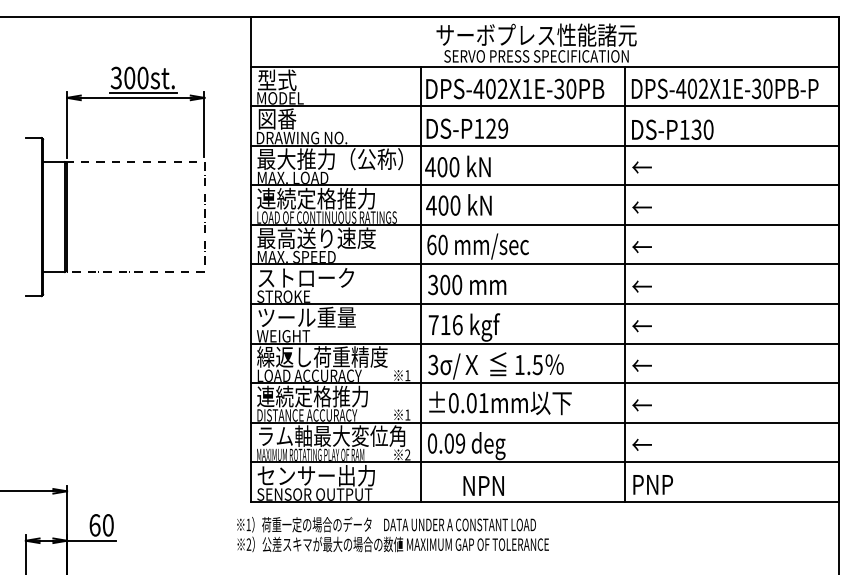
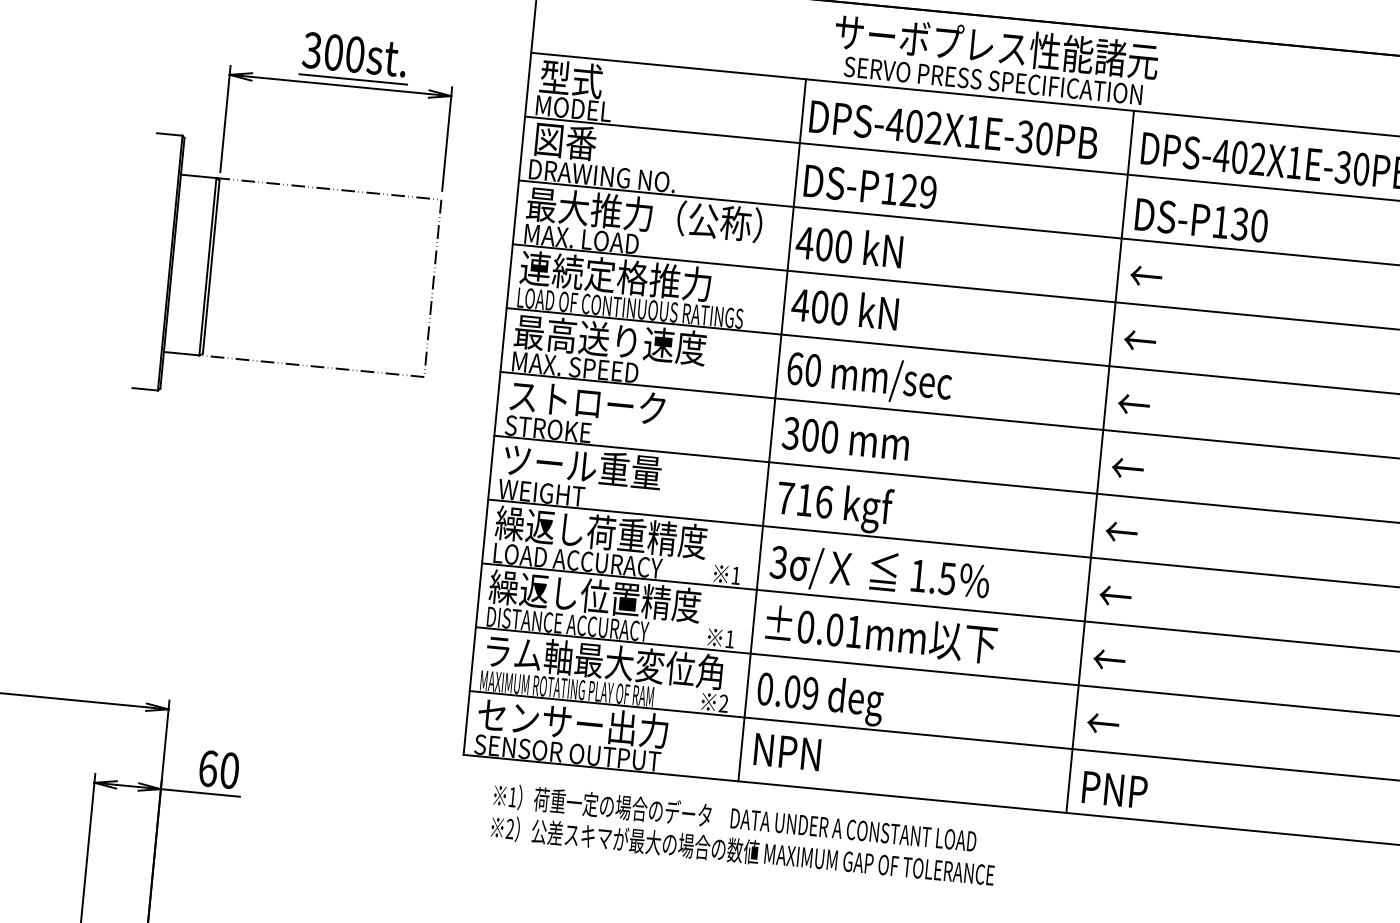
text: (322, 396) -> (595, 596), 連続定格推力 -> 繰返し位置精度
text: (483, 485) -> (787, 751), moved
text: (392, 534) -> (743, 835), moved

